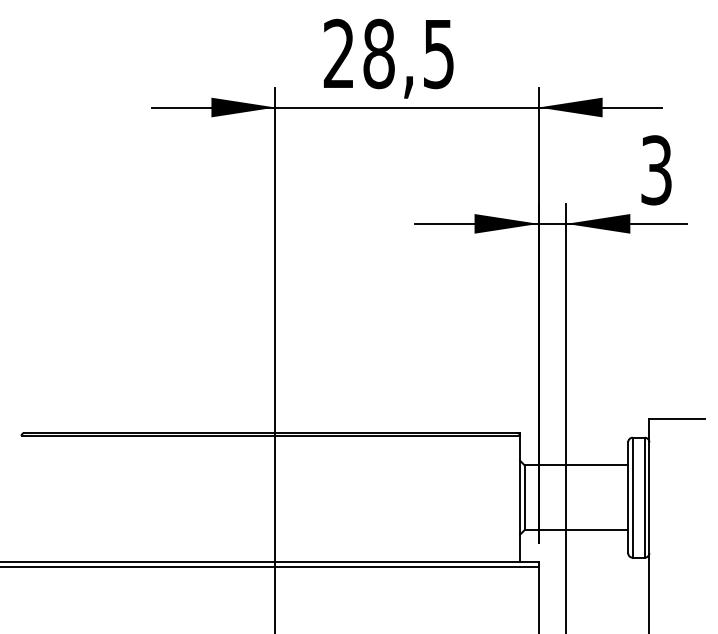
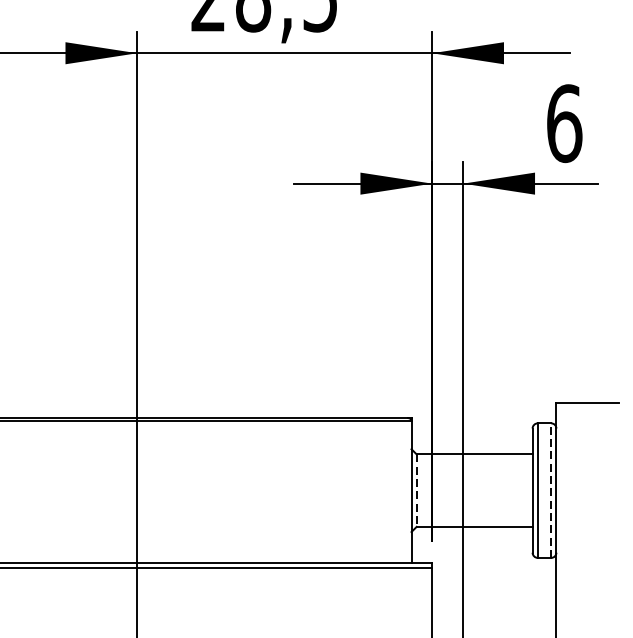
text: (656, 170) -> (564, 123), 3 -> 6
line: (644, 497) -> (550, 490), solid -> dashed
line: (524, 498) -> (416, 491), solid -> dashed

